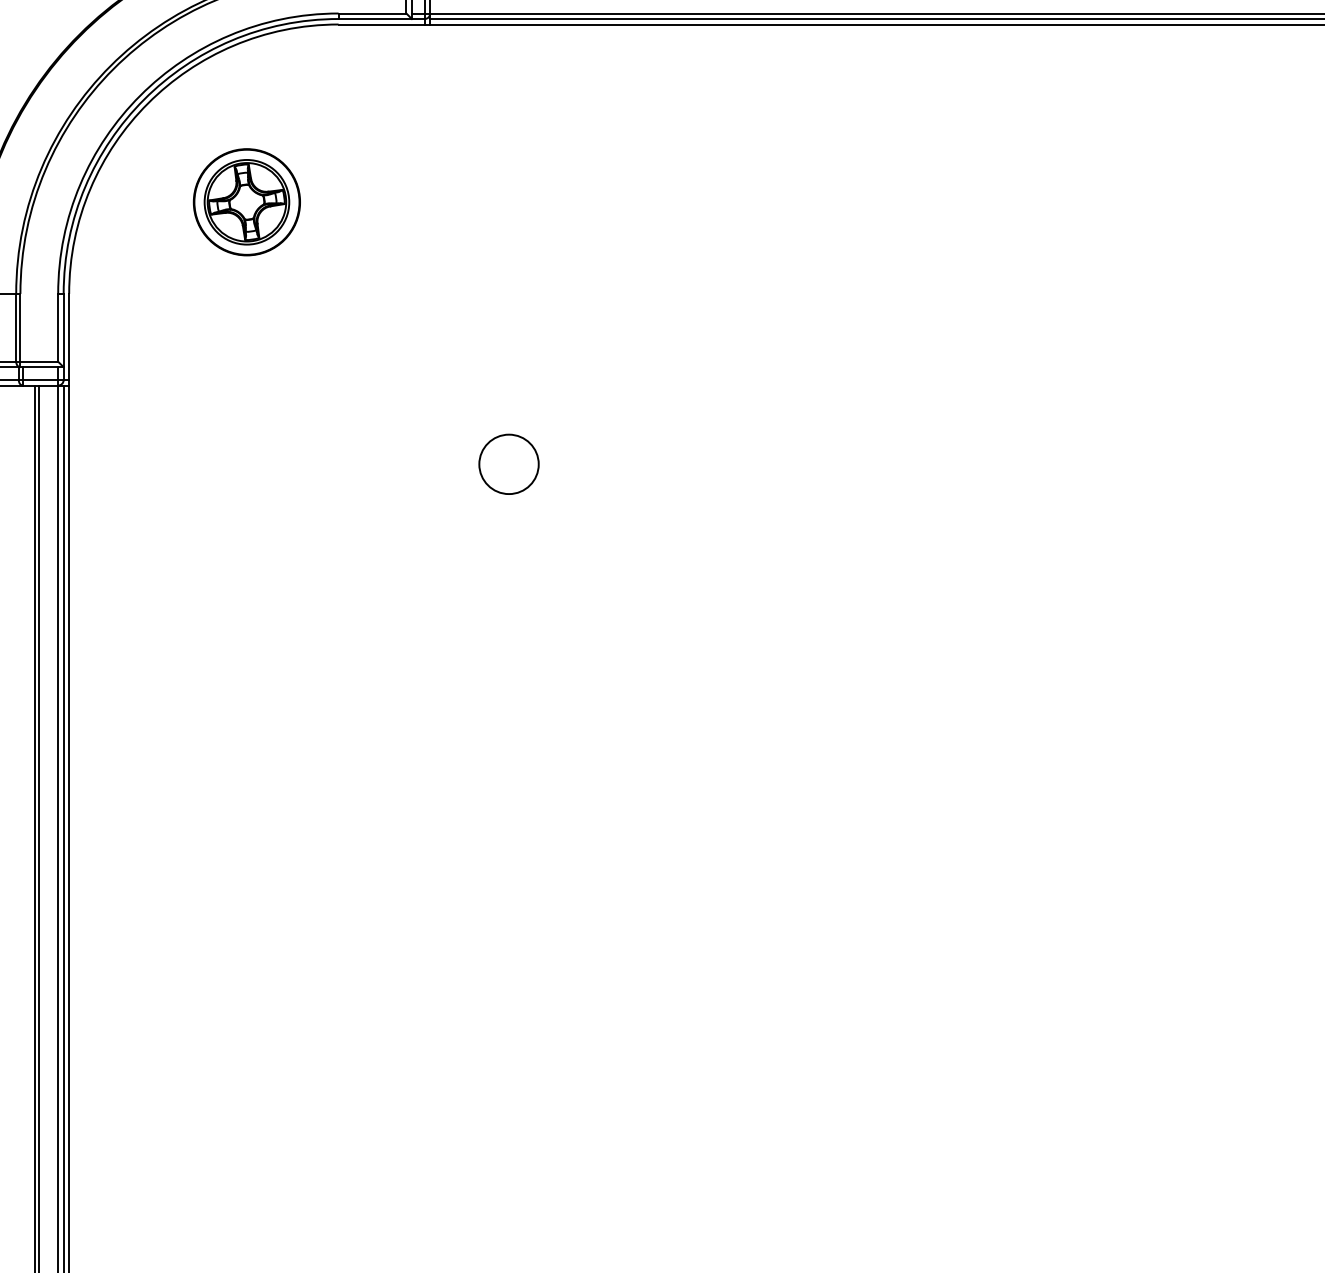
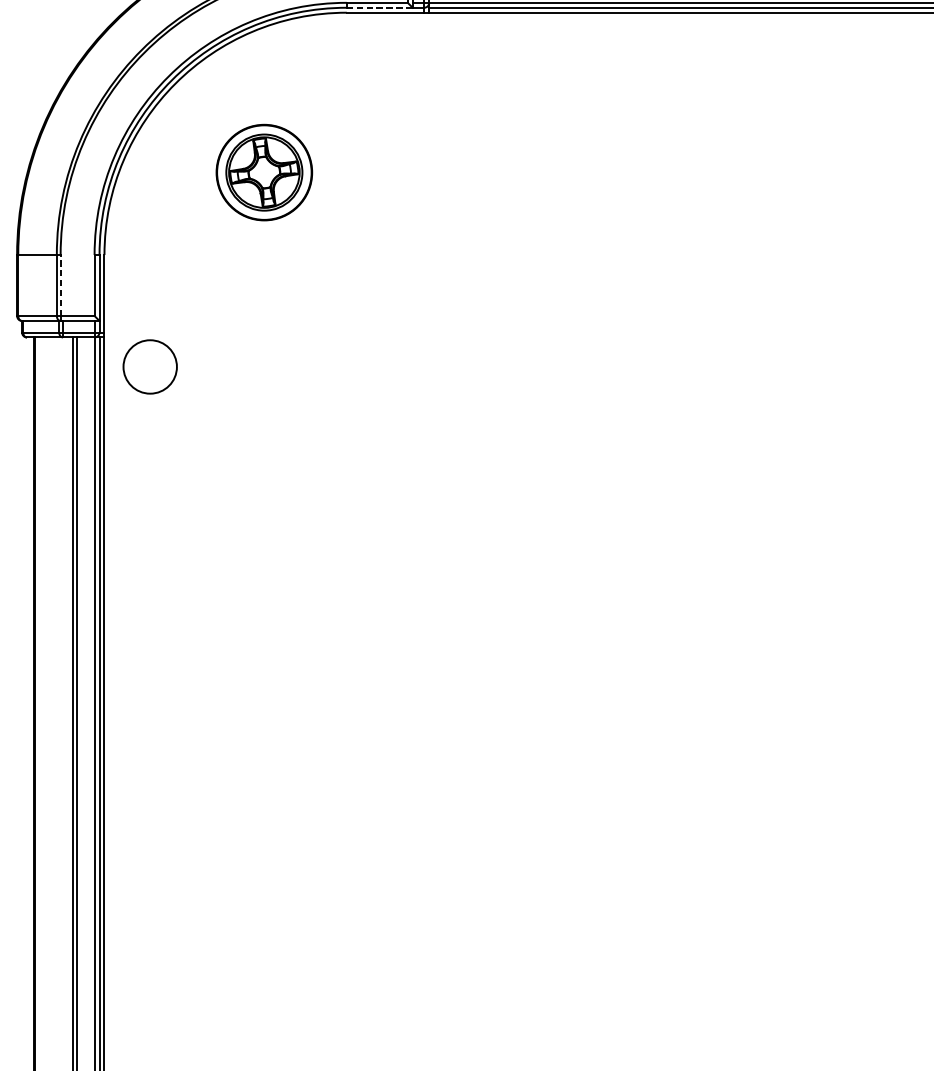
line: (375, 19) -> (379, 8), solid -> dashed
line: (20, 327) -> (60, 285), solid -> dashed
circle: (508, 463) -> (149, 366), moved

